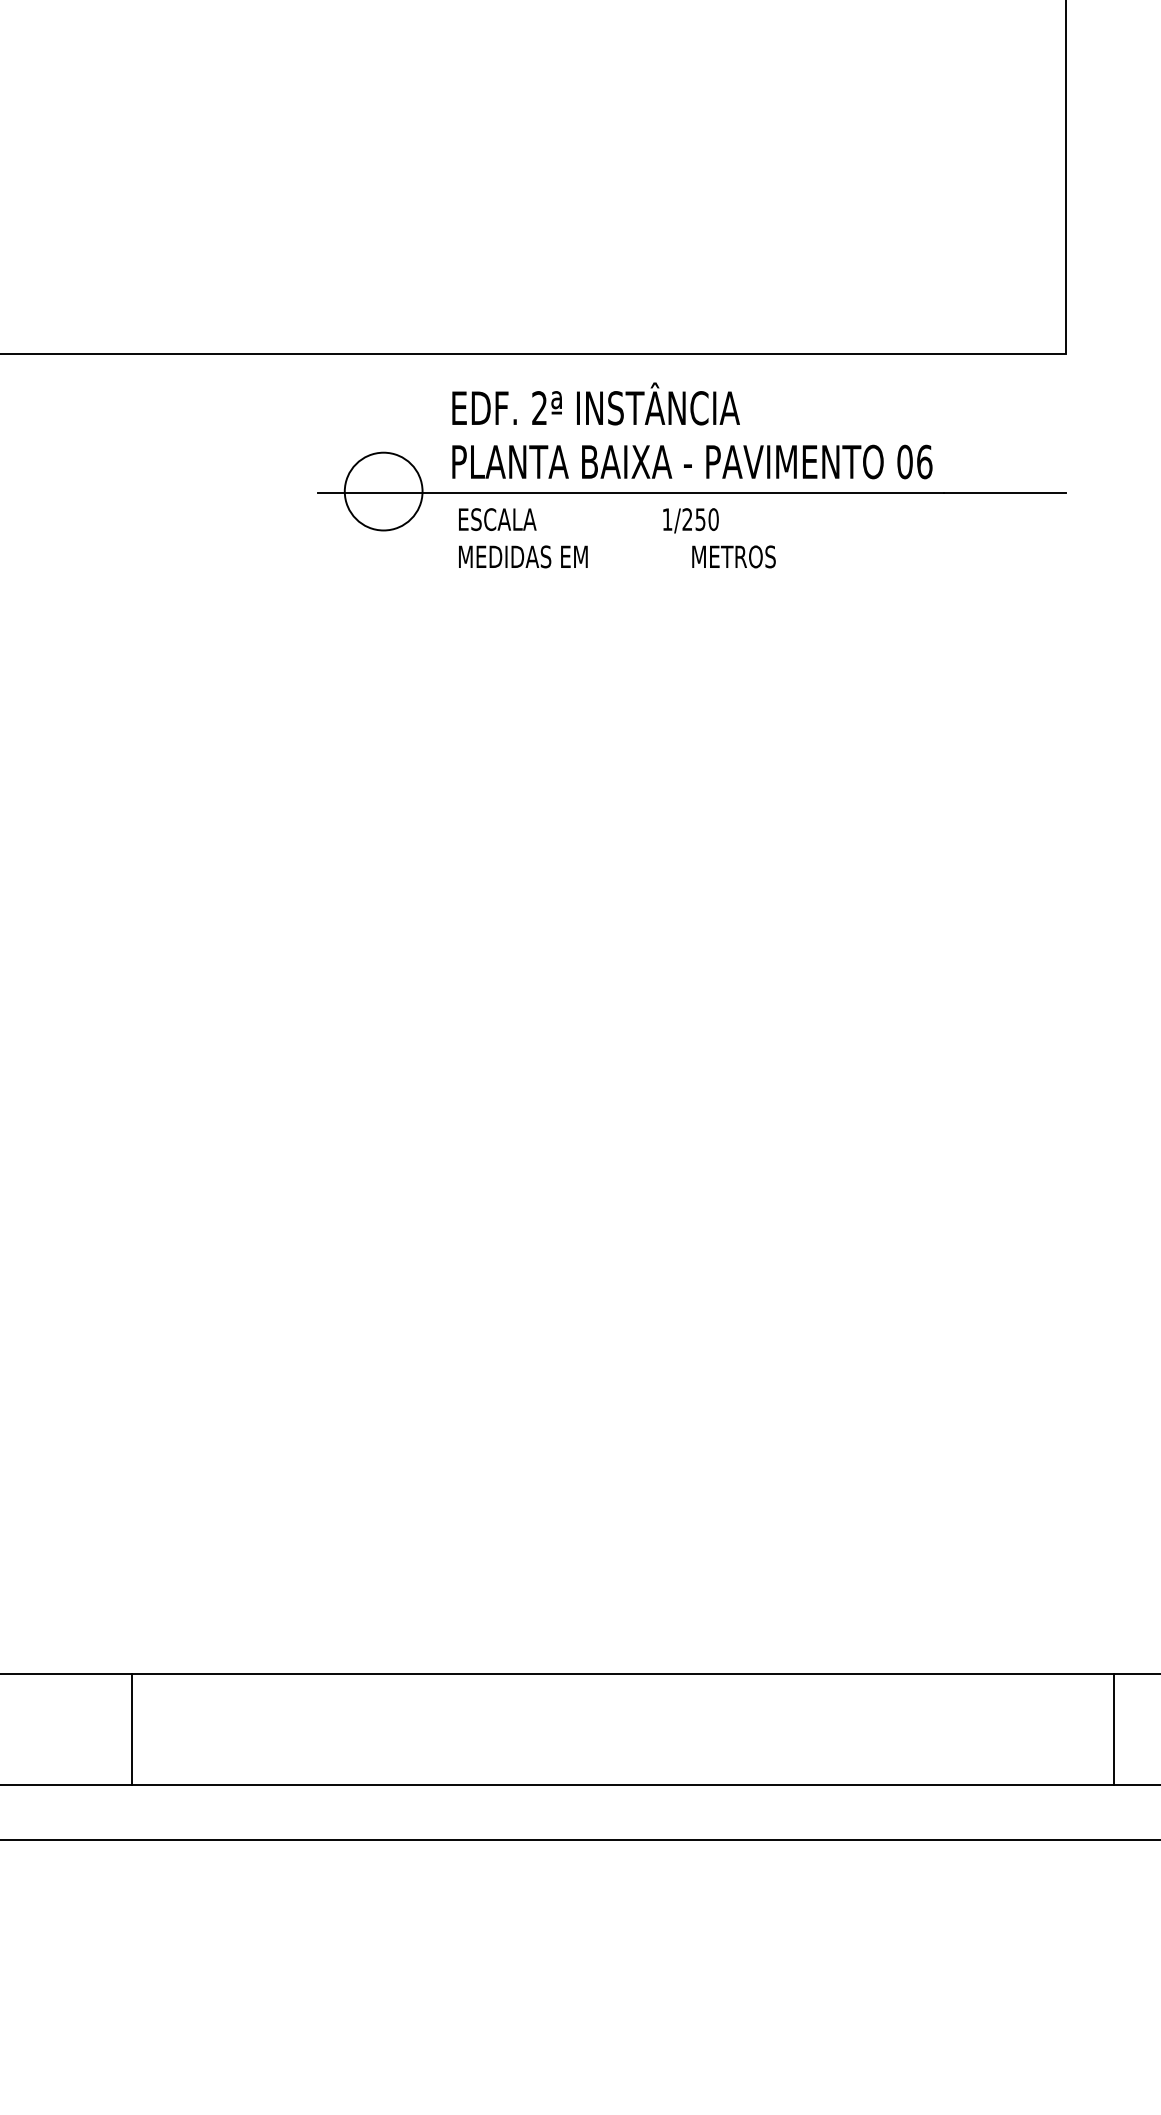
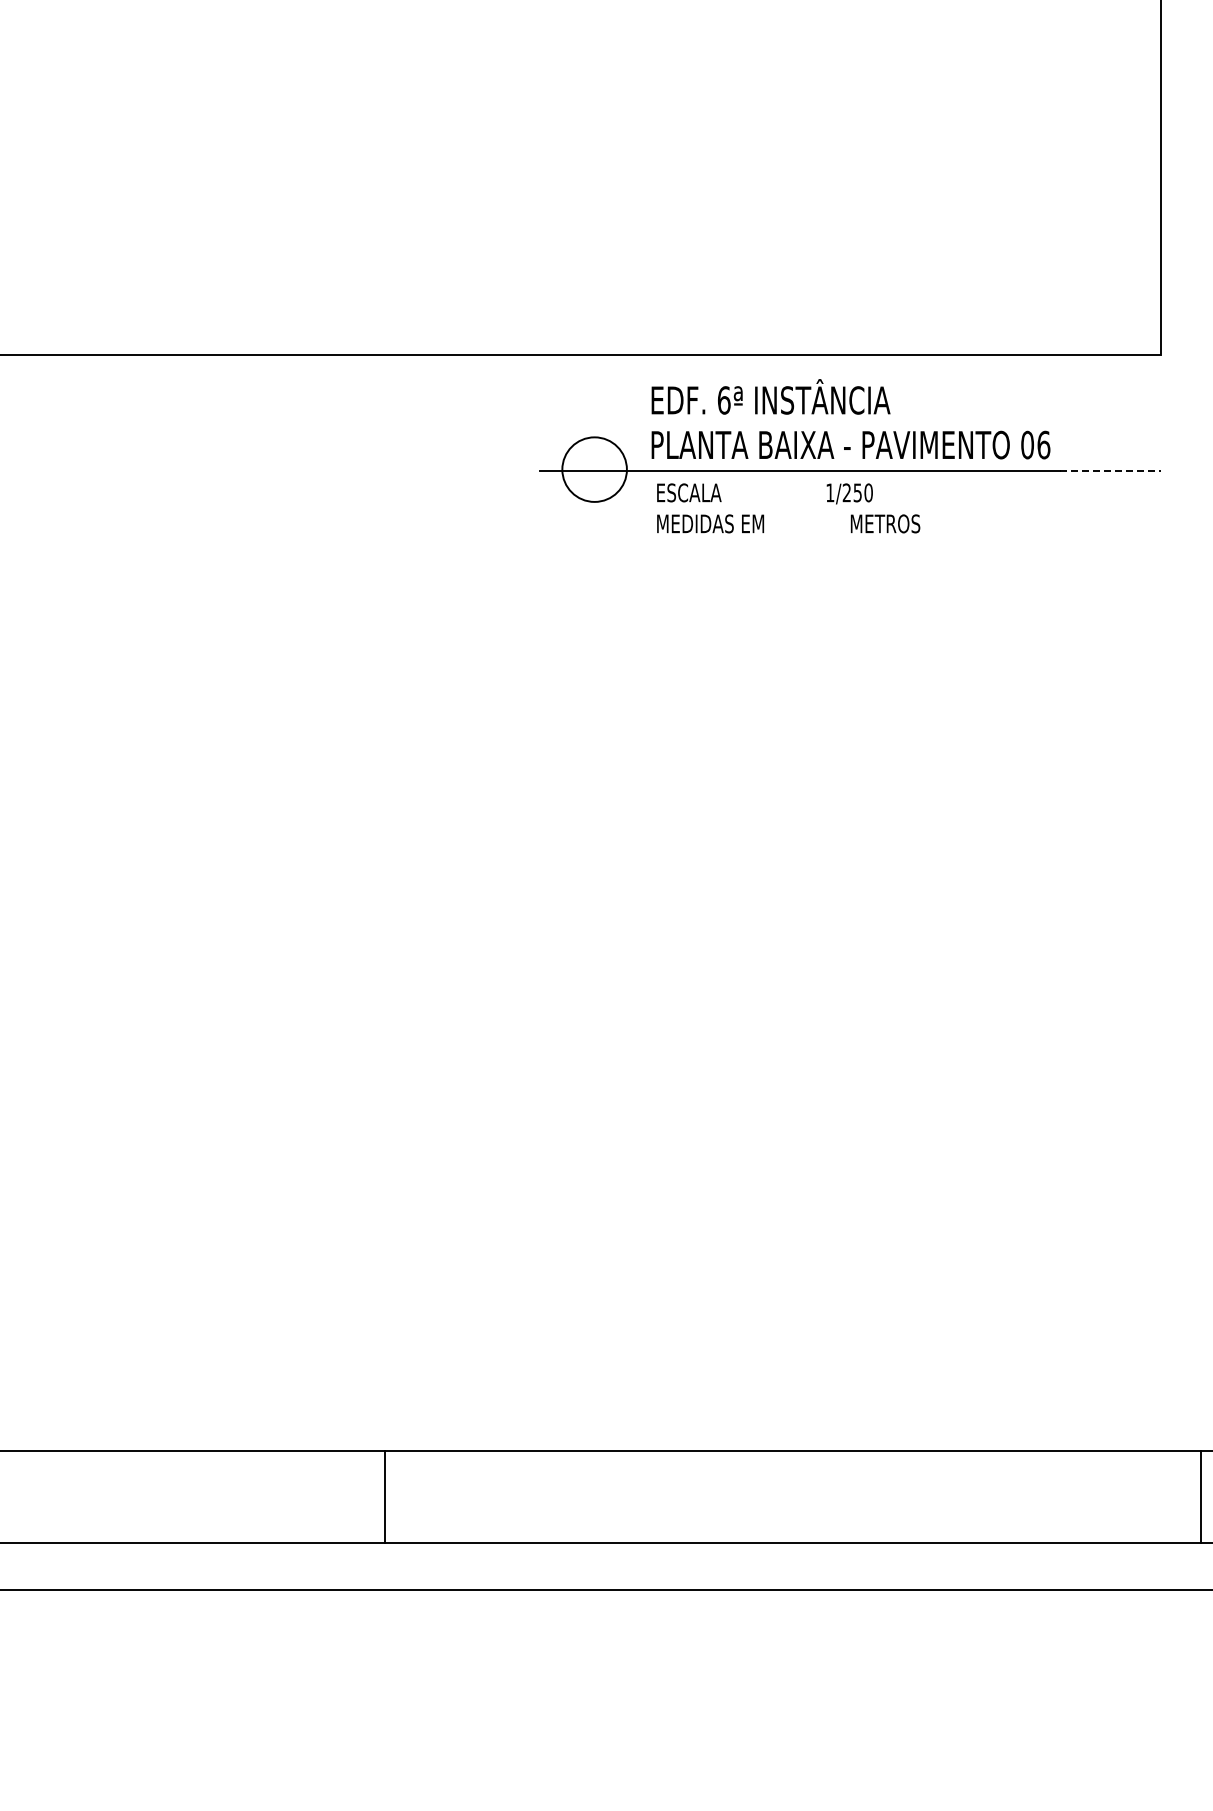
text: (538, 408) -> (723, 400), 2ª -> 6ª
line: (1004, 492) -> (1110, 470), solid -> dashed

